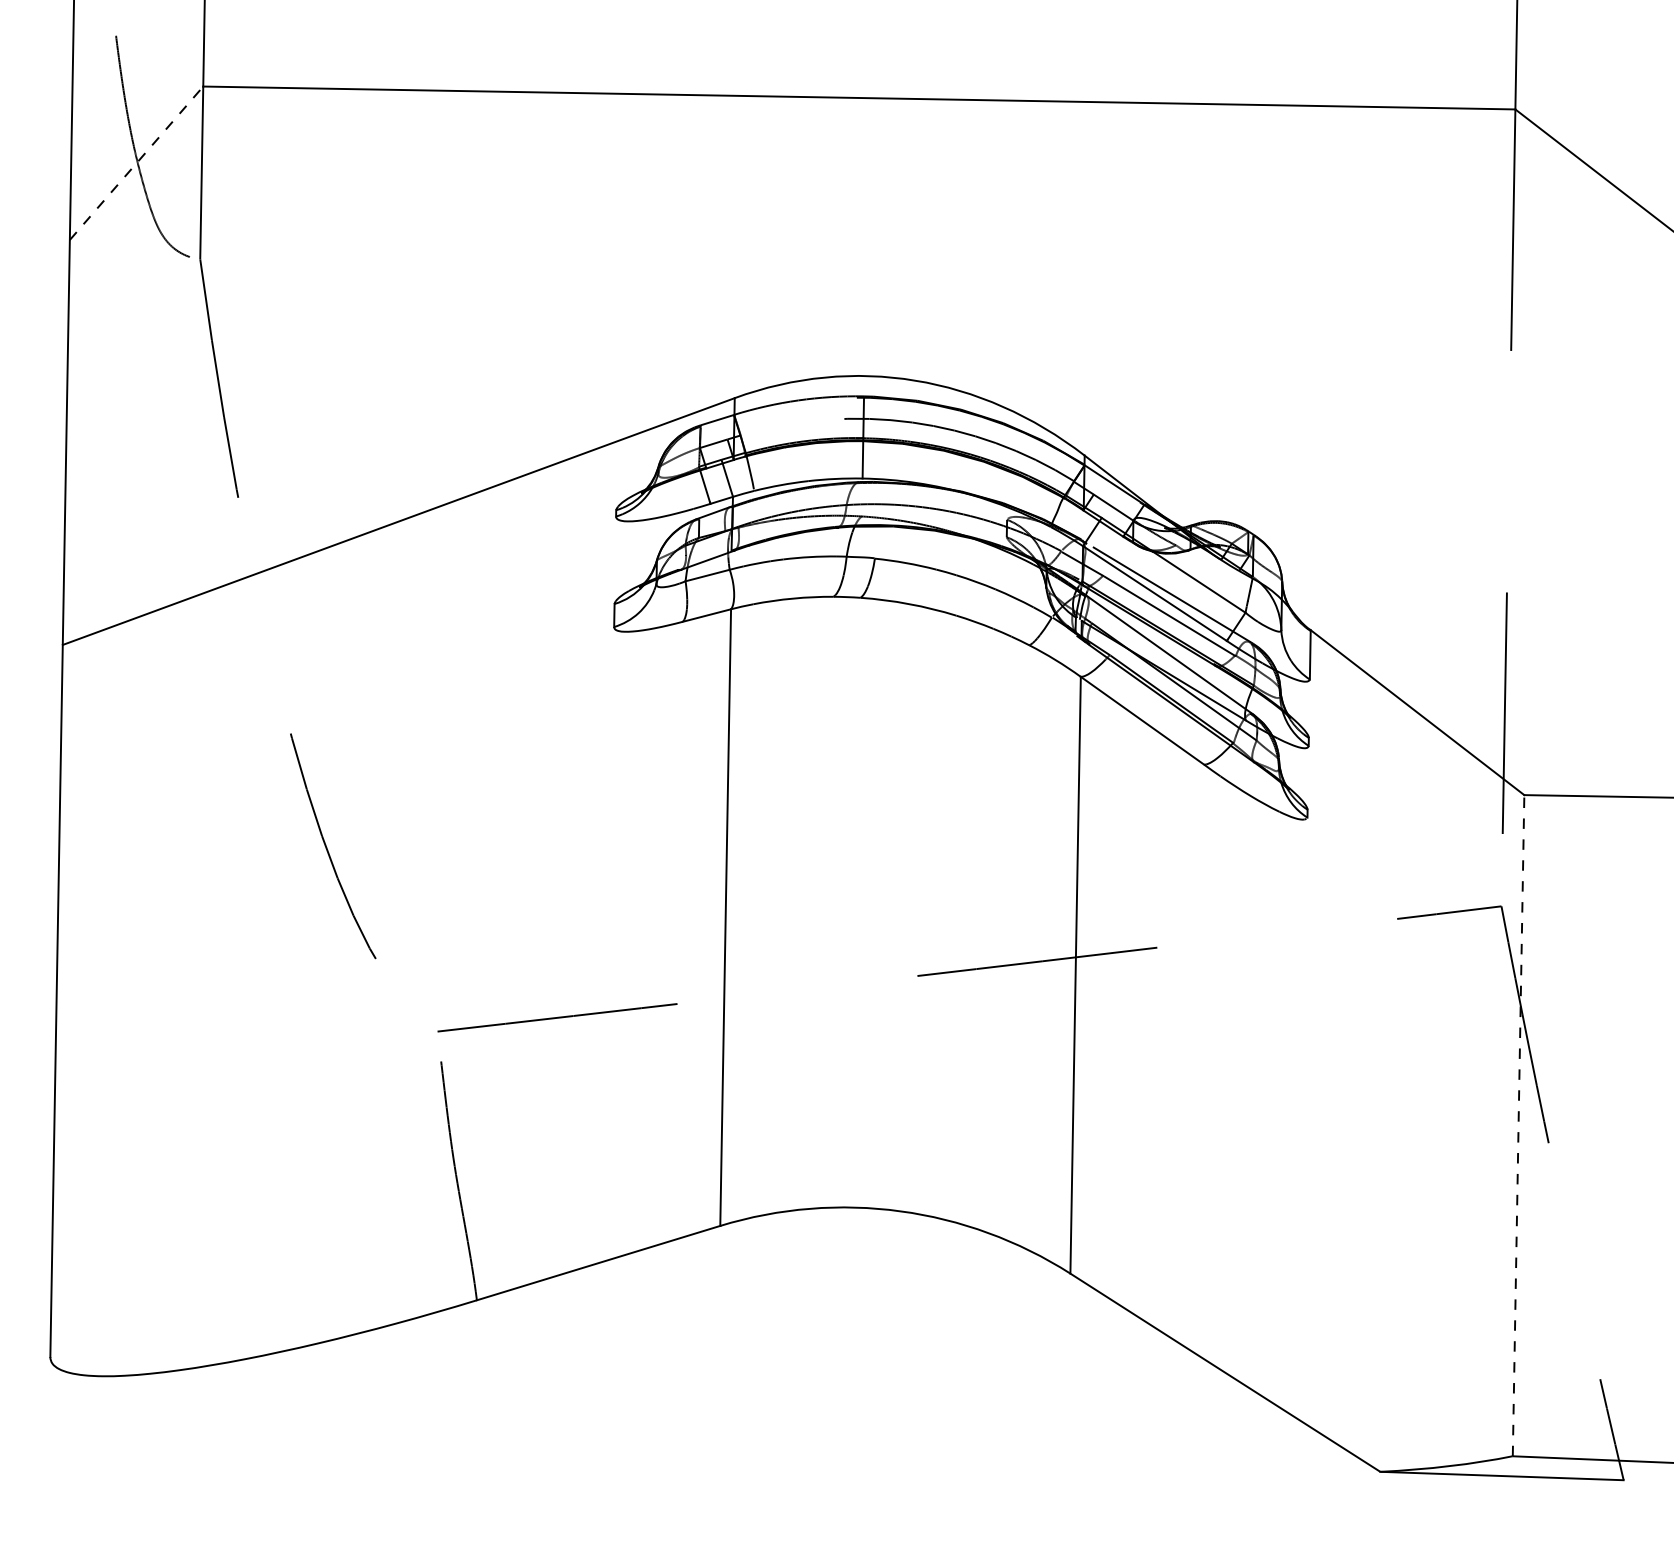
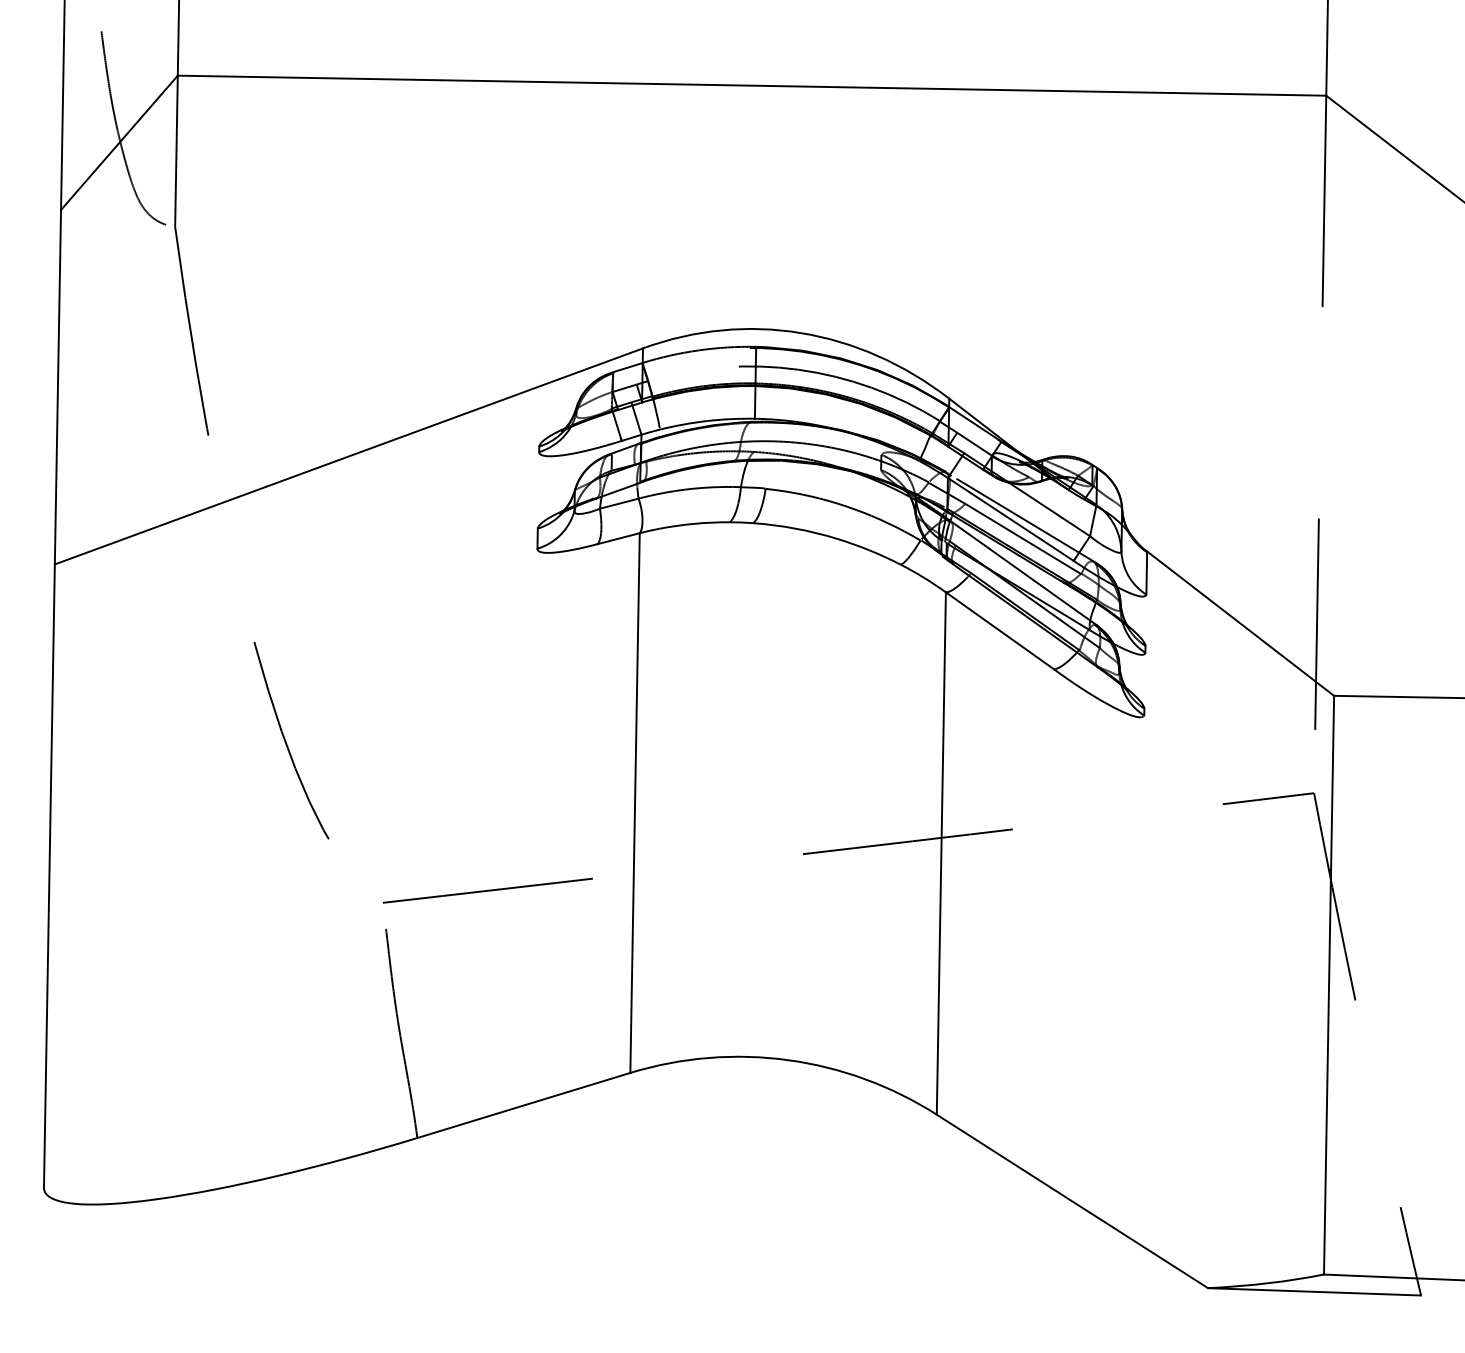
line: (136, 162) -> (119, 142), dashed -> solid
line: (1519, 1124) -> (1329, 984), dashed -> solid

